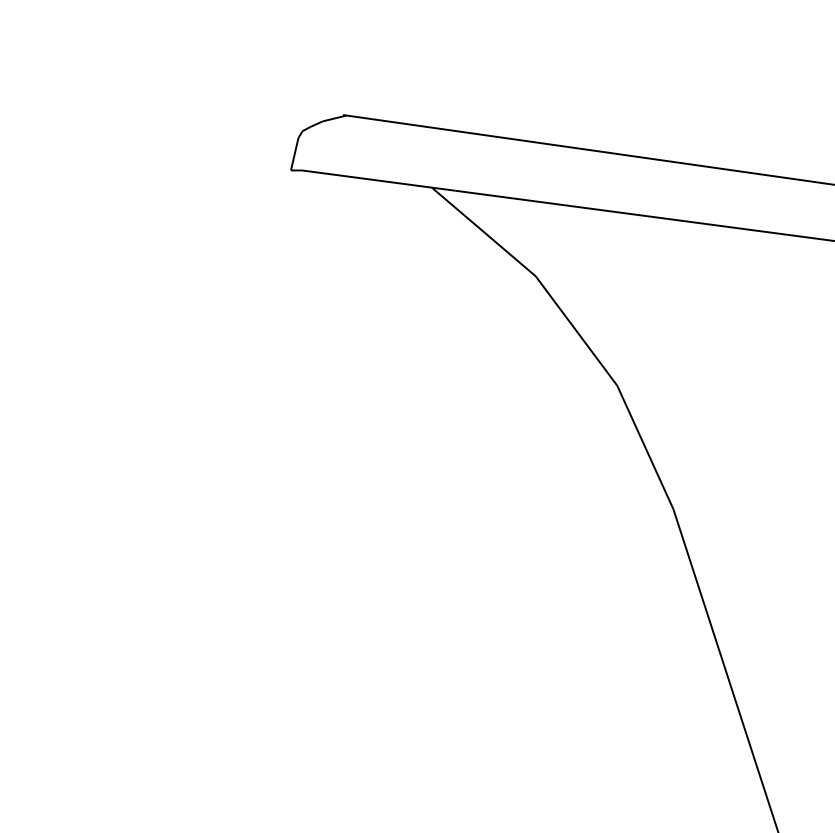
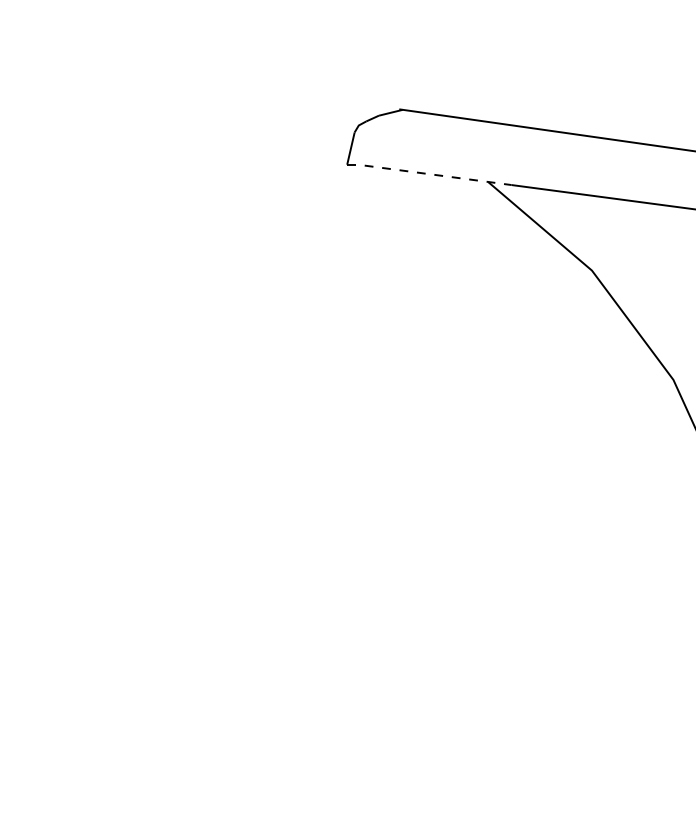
line: (373, 179) -> (429, 173), solid -> dashed

